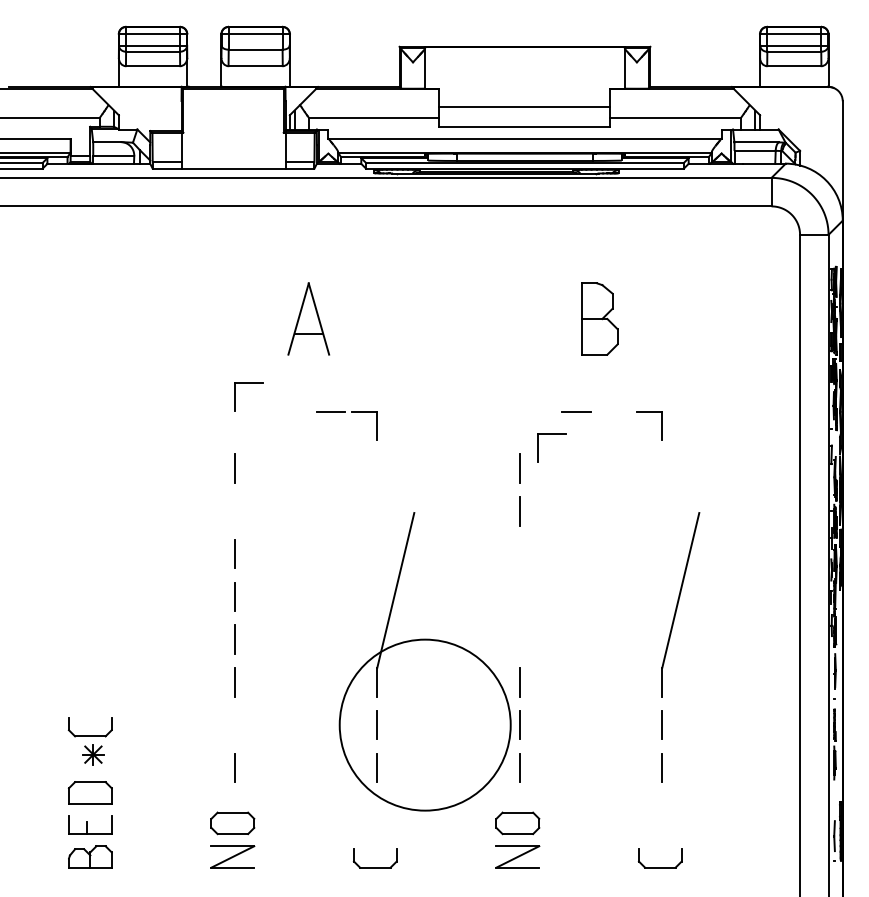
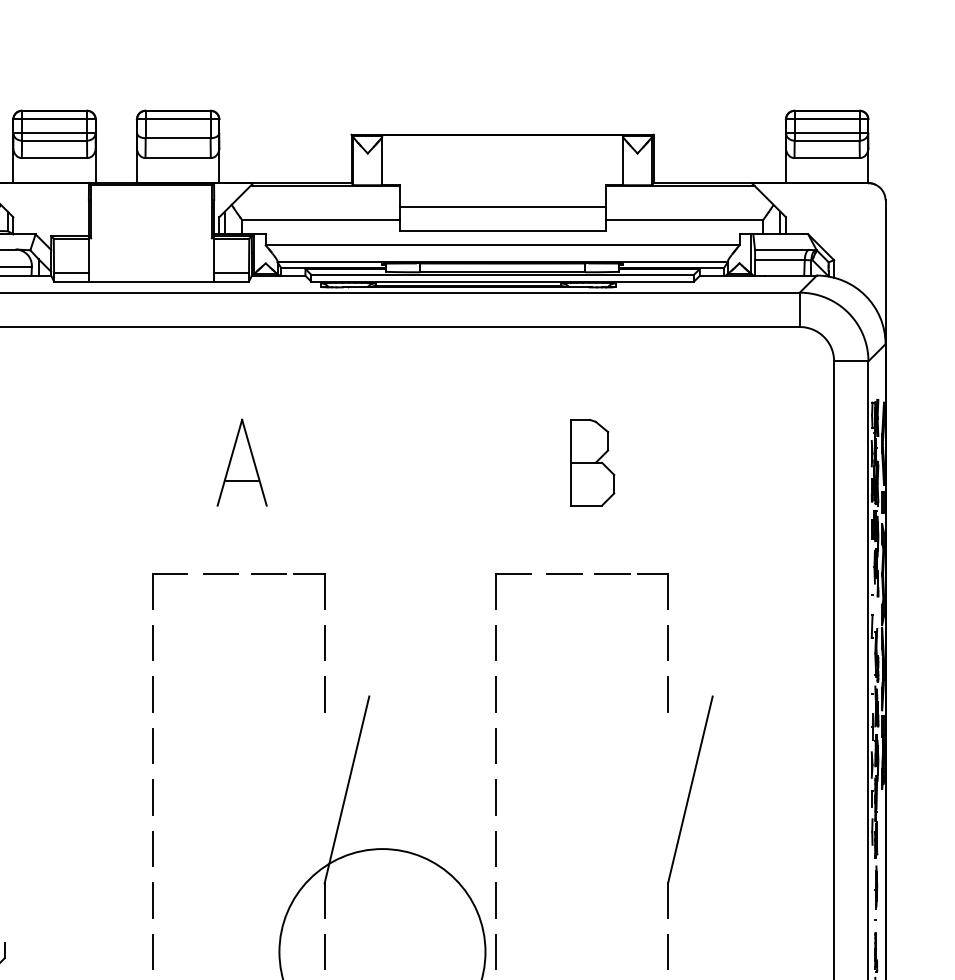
part: (248, 383) -> (169, 575), moved
line: (291, 411) -> (221, 574), added
line: (615, 411) -> (611, 574), added
part: (551, 434) -> (512, 575), moved
line: (377, 468) -> (324, 642), added
line: (662, 468) -> (668, 642), added
line: (234, 511) -> (152, 694), added
line: (377, 511) -> (324, 694), added
line: (662, 511) -> (668, 694), added
line: (519, 553) -> (496, 745), added
line: (519, 596) -> (496, 797), added
line: (519, 639) -> (496, 848), added
line: (234, 724) -> (152, 951), added

